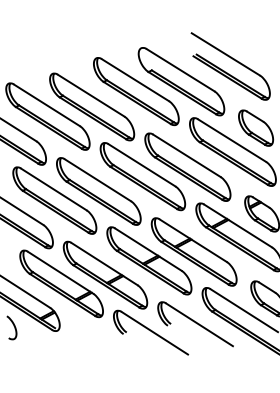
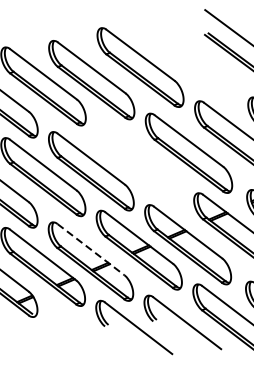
part: (181, 81) -> (189, 60), removed
part: (142, 176) -> (139, 159), removed
line: (105, 264) -> (91, 250), solid -> dashed

